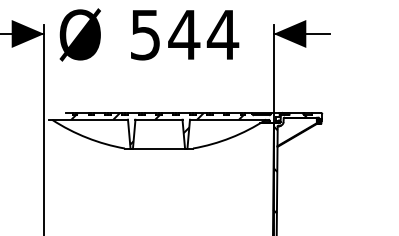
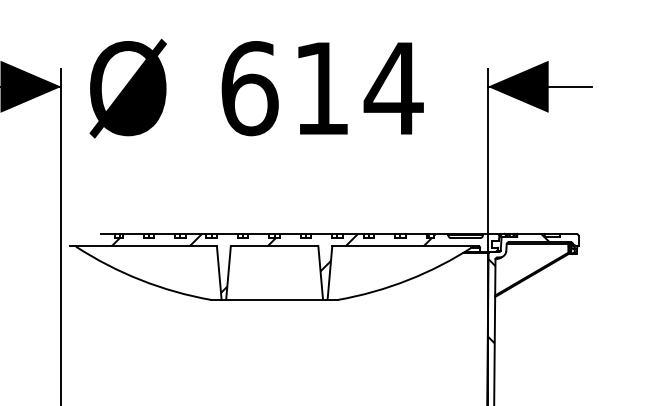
text: (165, 34) -> (286, 87), 544 -> 614

